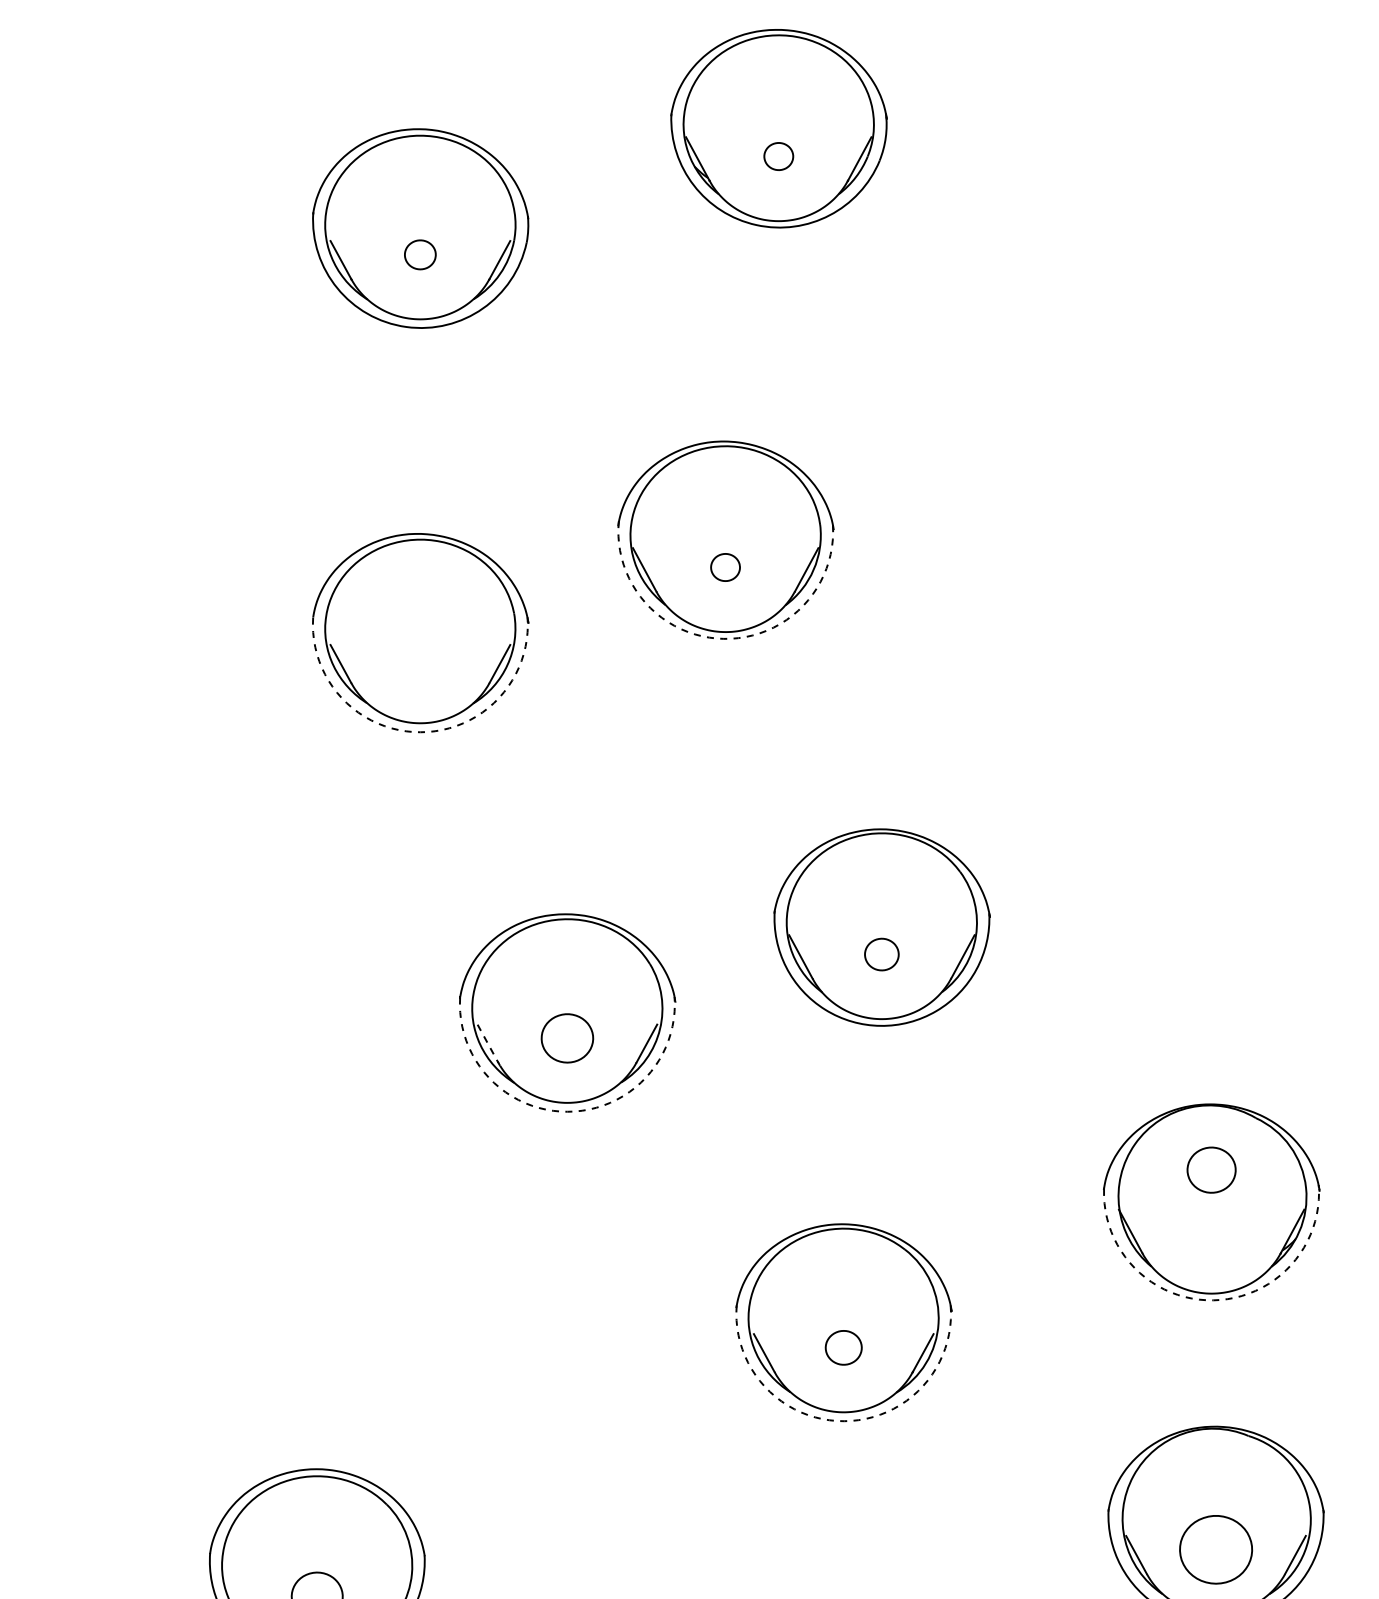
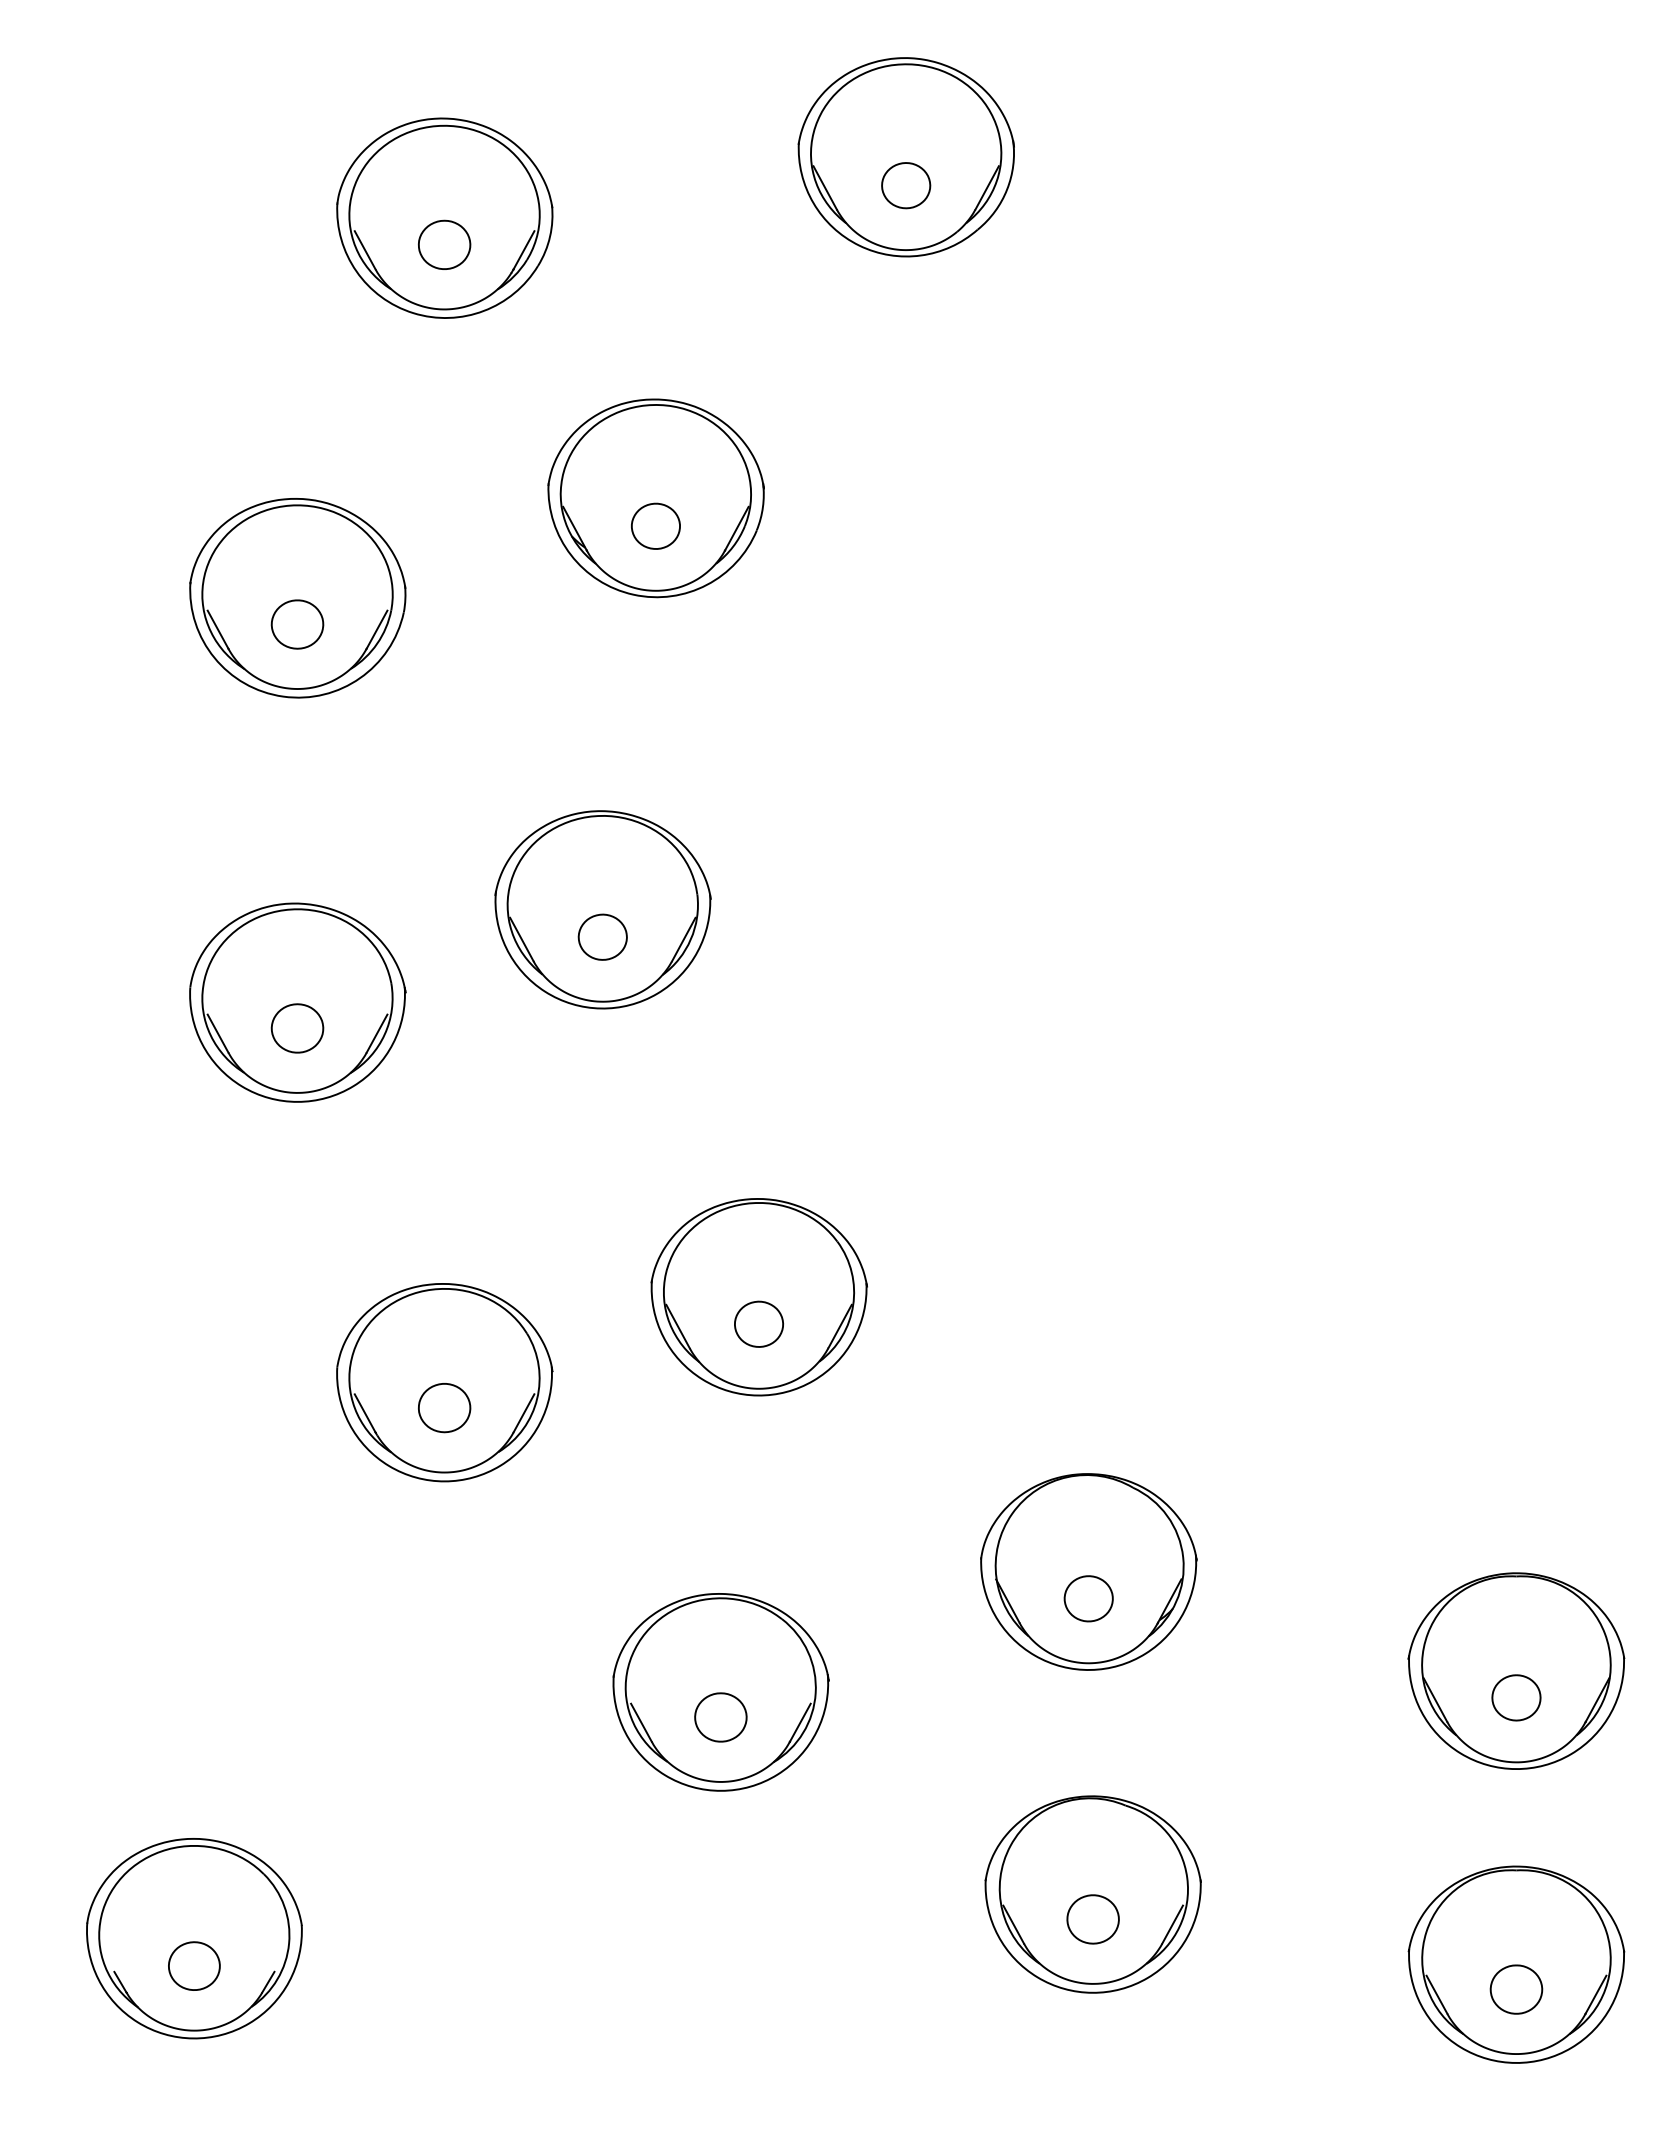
part: (778, 155) -> (655, 525), size x1.67
part: (420, 254) -> (297, 624), size x1.67
part: (725, 566) -> (602, 936), size x1.67
arc: (724, 638) -> (601, 1008), dashed -> solid
part: (420, 658) -> (297, 1028), added
arc: (420, 731) -> (297, 1101), dashed -> solid
part: (881, 953) -> (758, 1323), size x1.43
line: (488, 1043) -> (365, 1413), dashed -> solid
arc: (567, 1111) -> (444, 1481), dashed -> solid
part: (1211, 1169) -> (1088, 1598), moved
arc: (1213, 1299) -> (1090, 1669), dashed -> solid
part: (843, 1347) -> (720, 1717), size x1.43
arc: (844, 1420) -> (721, 1790), dashed -> solid
part: (1215, 1549) -> (1092, 1919), size x0.71

